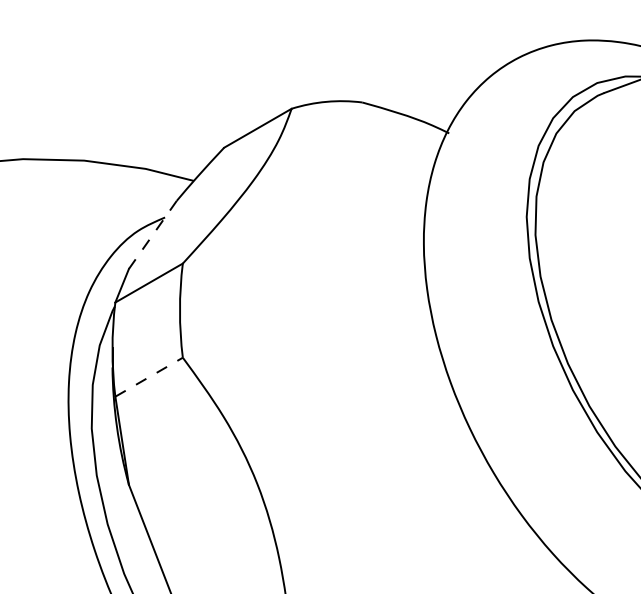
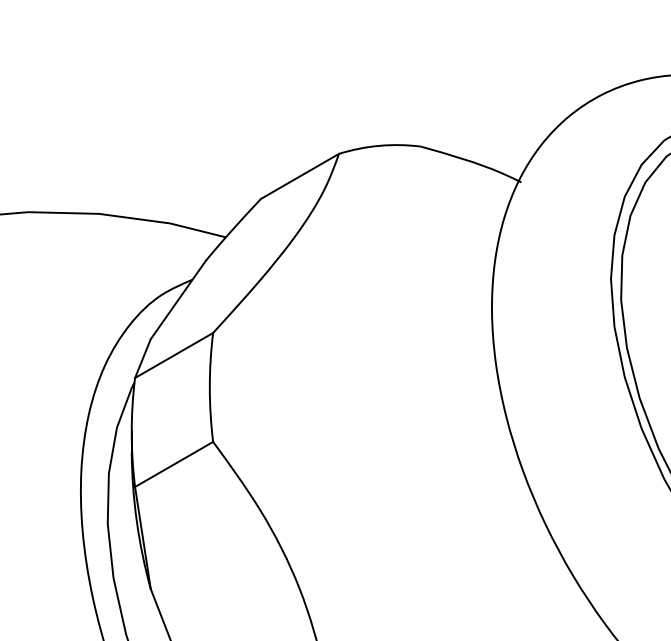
line: (152, 234) -> (178, 299), dashed -> solid
line: (149, 377) -> (174, 464), dashed -> solid

